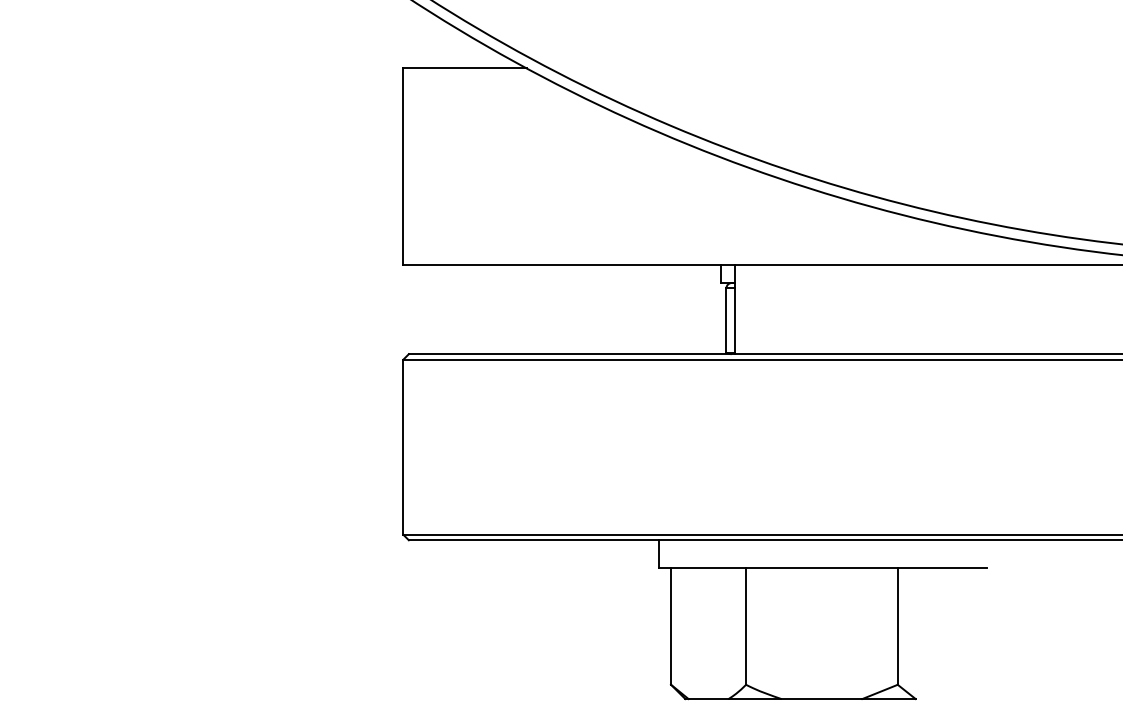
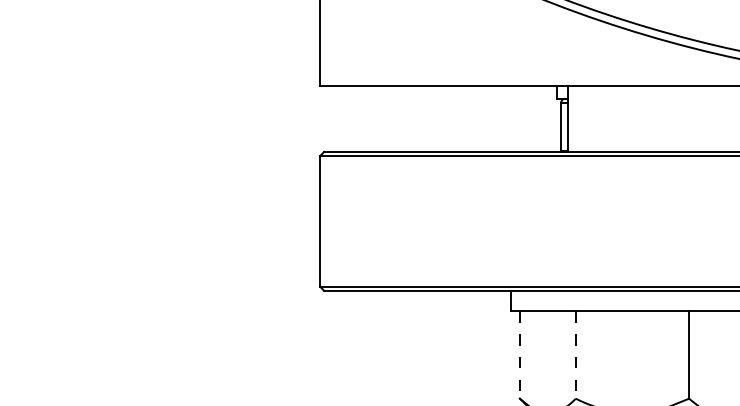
line: (671, 626) -> (520, 355), solid -> dashed
line: (746, 626) -> (576, 355), solid -> dashed

